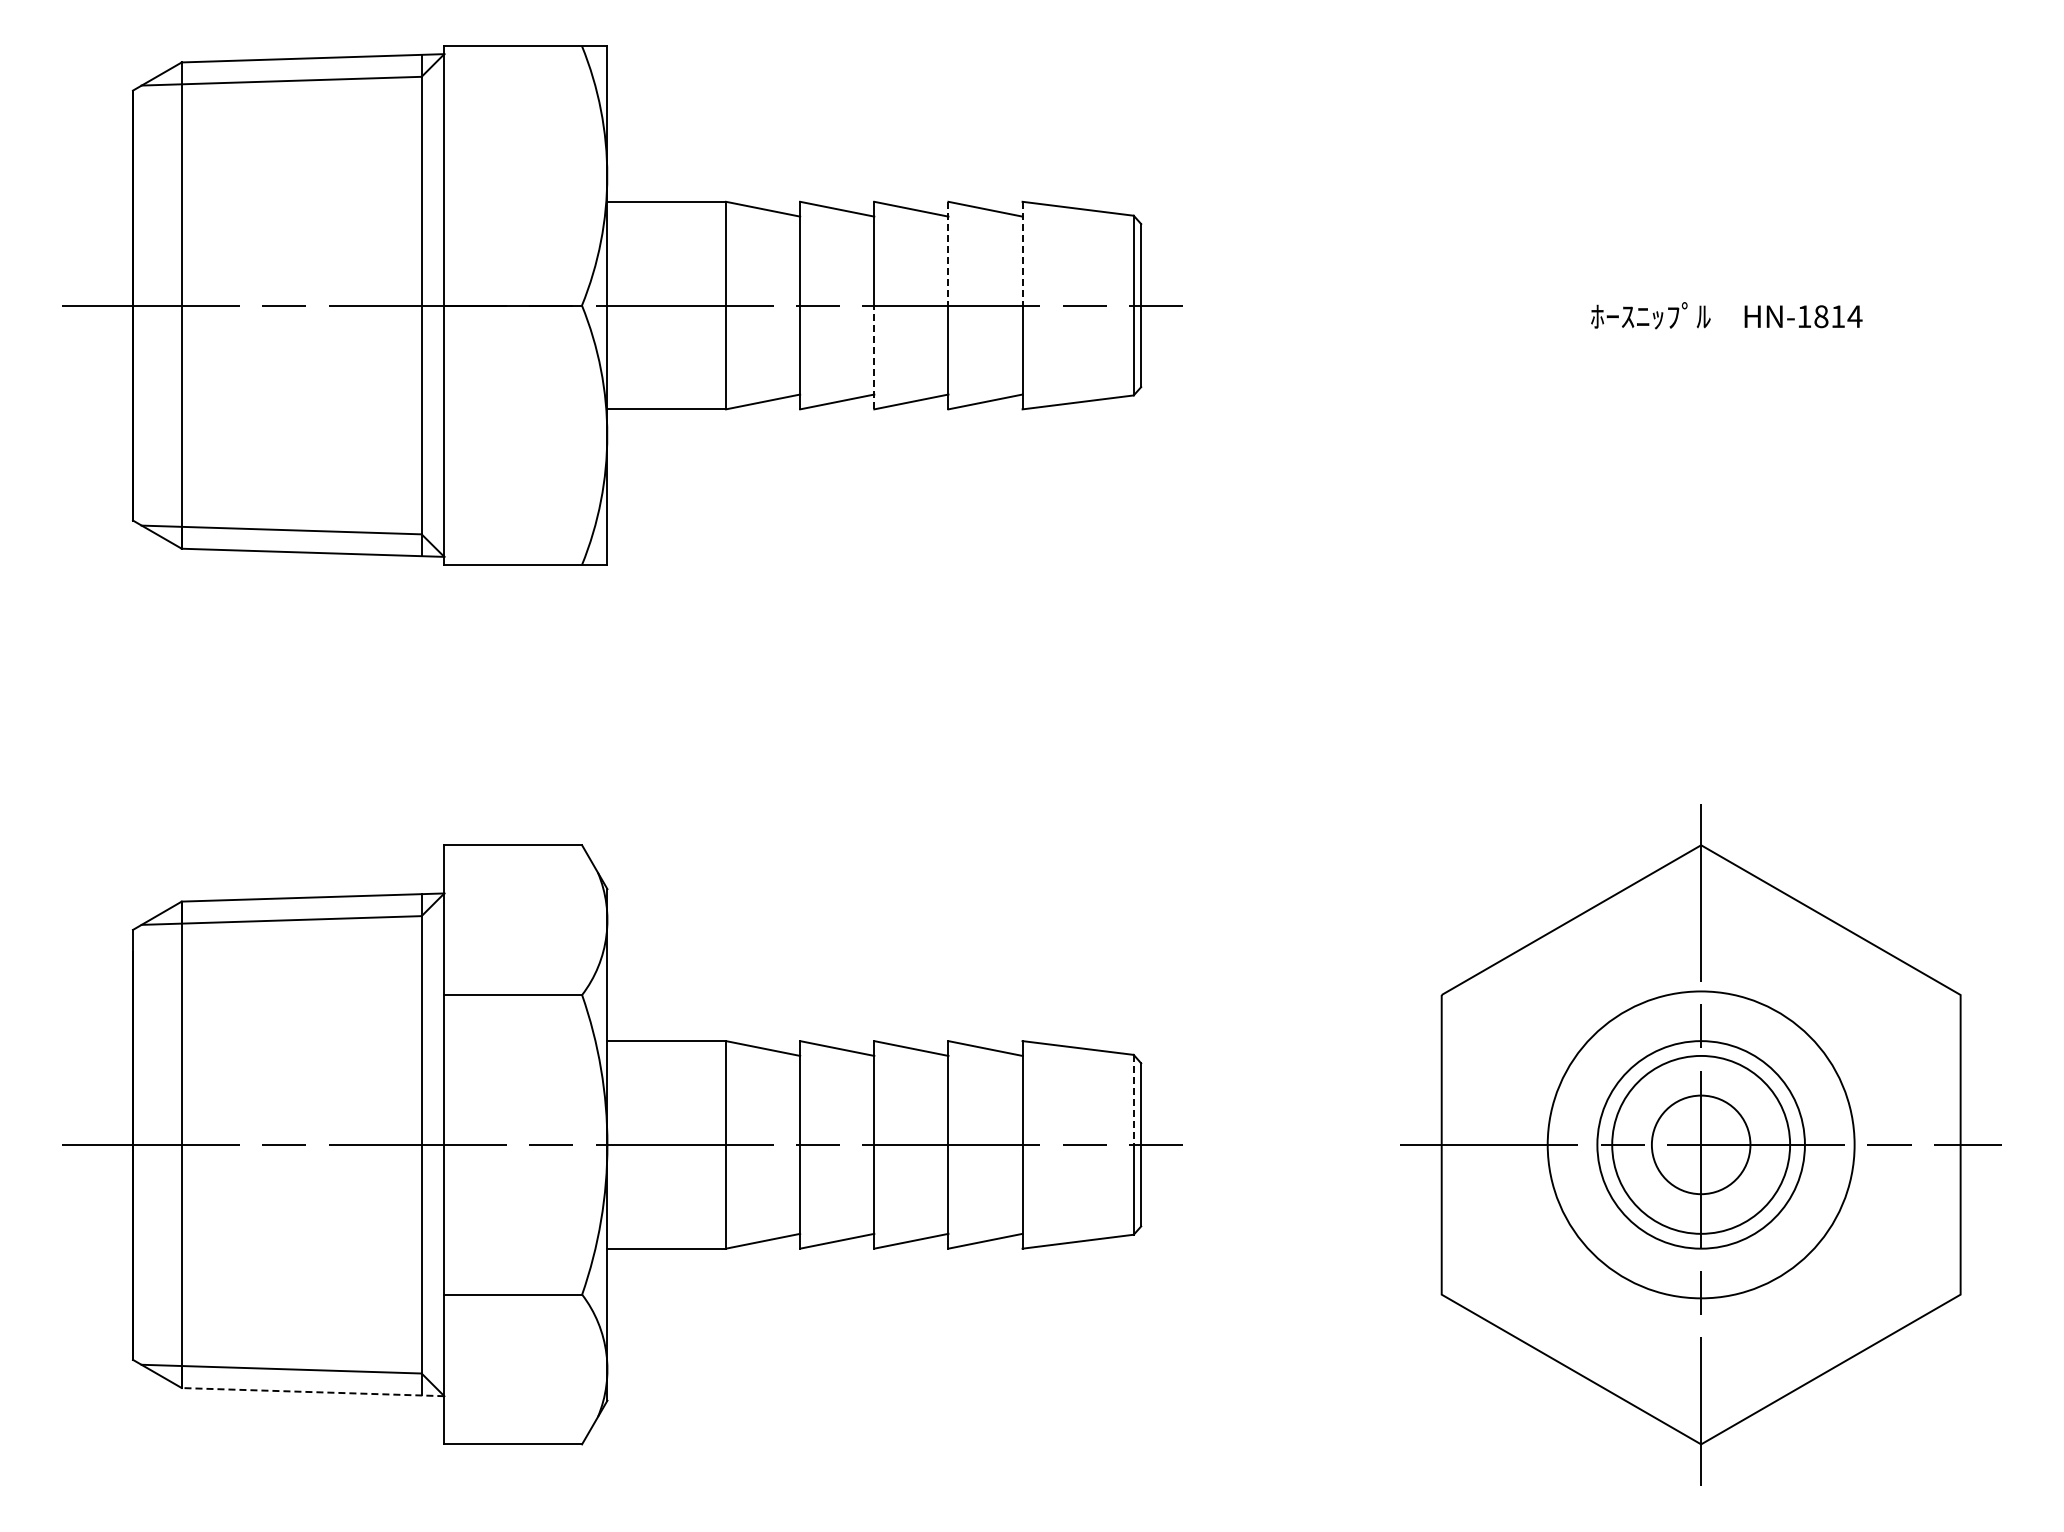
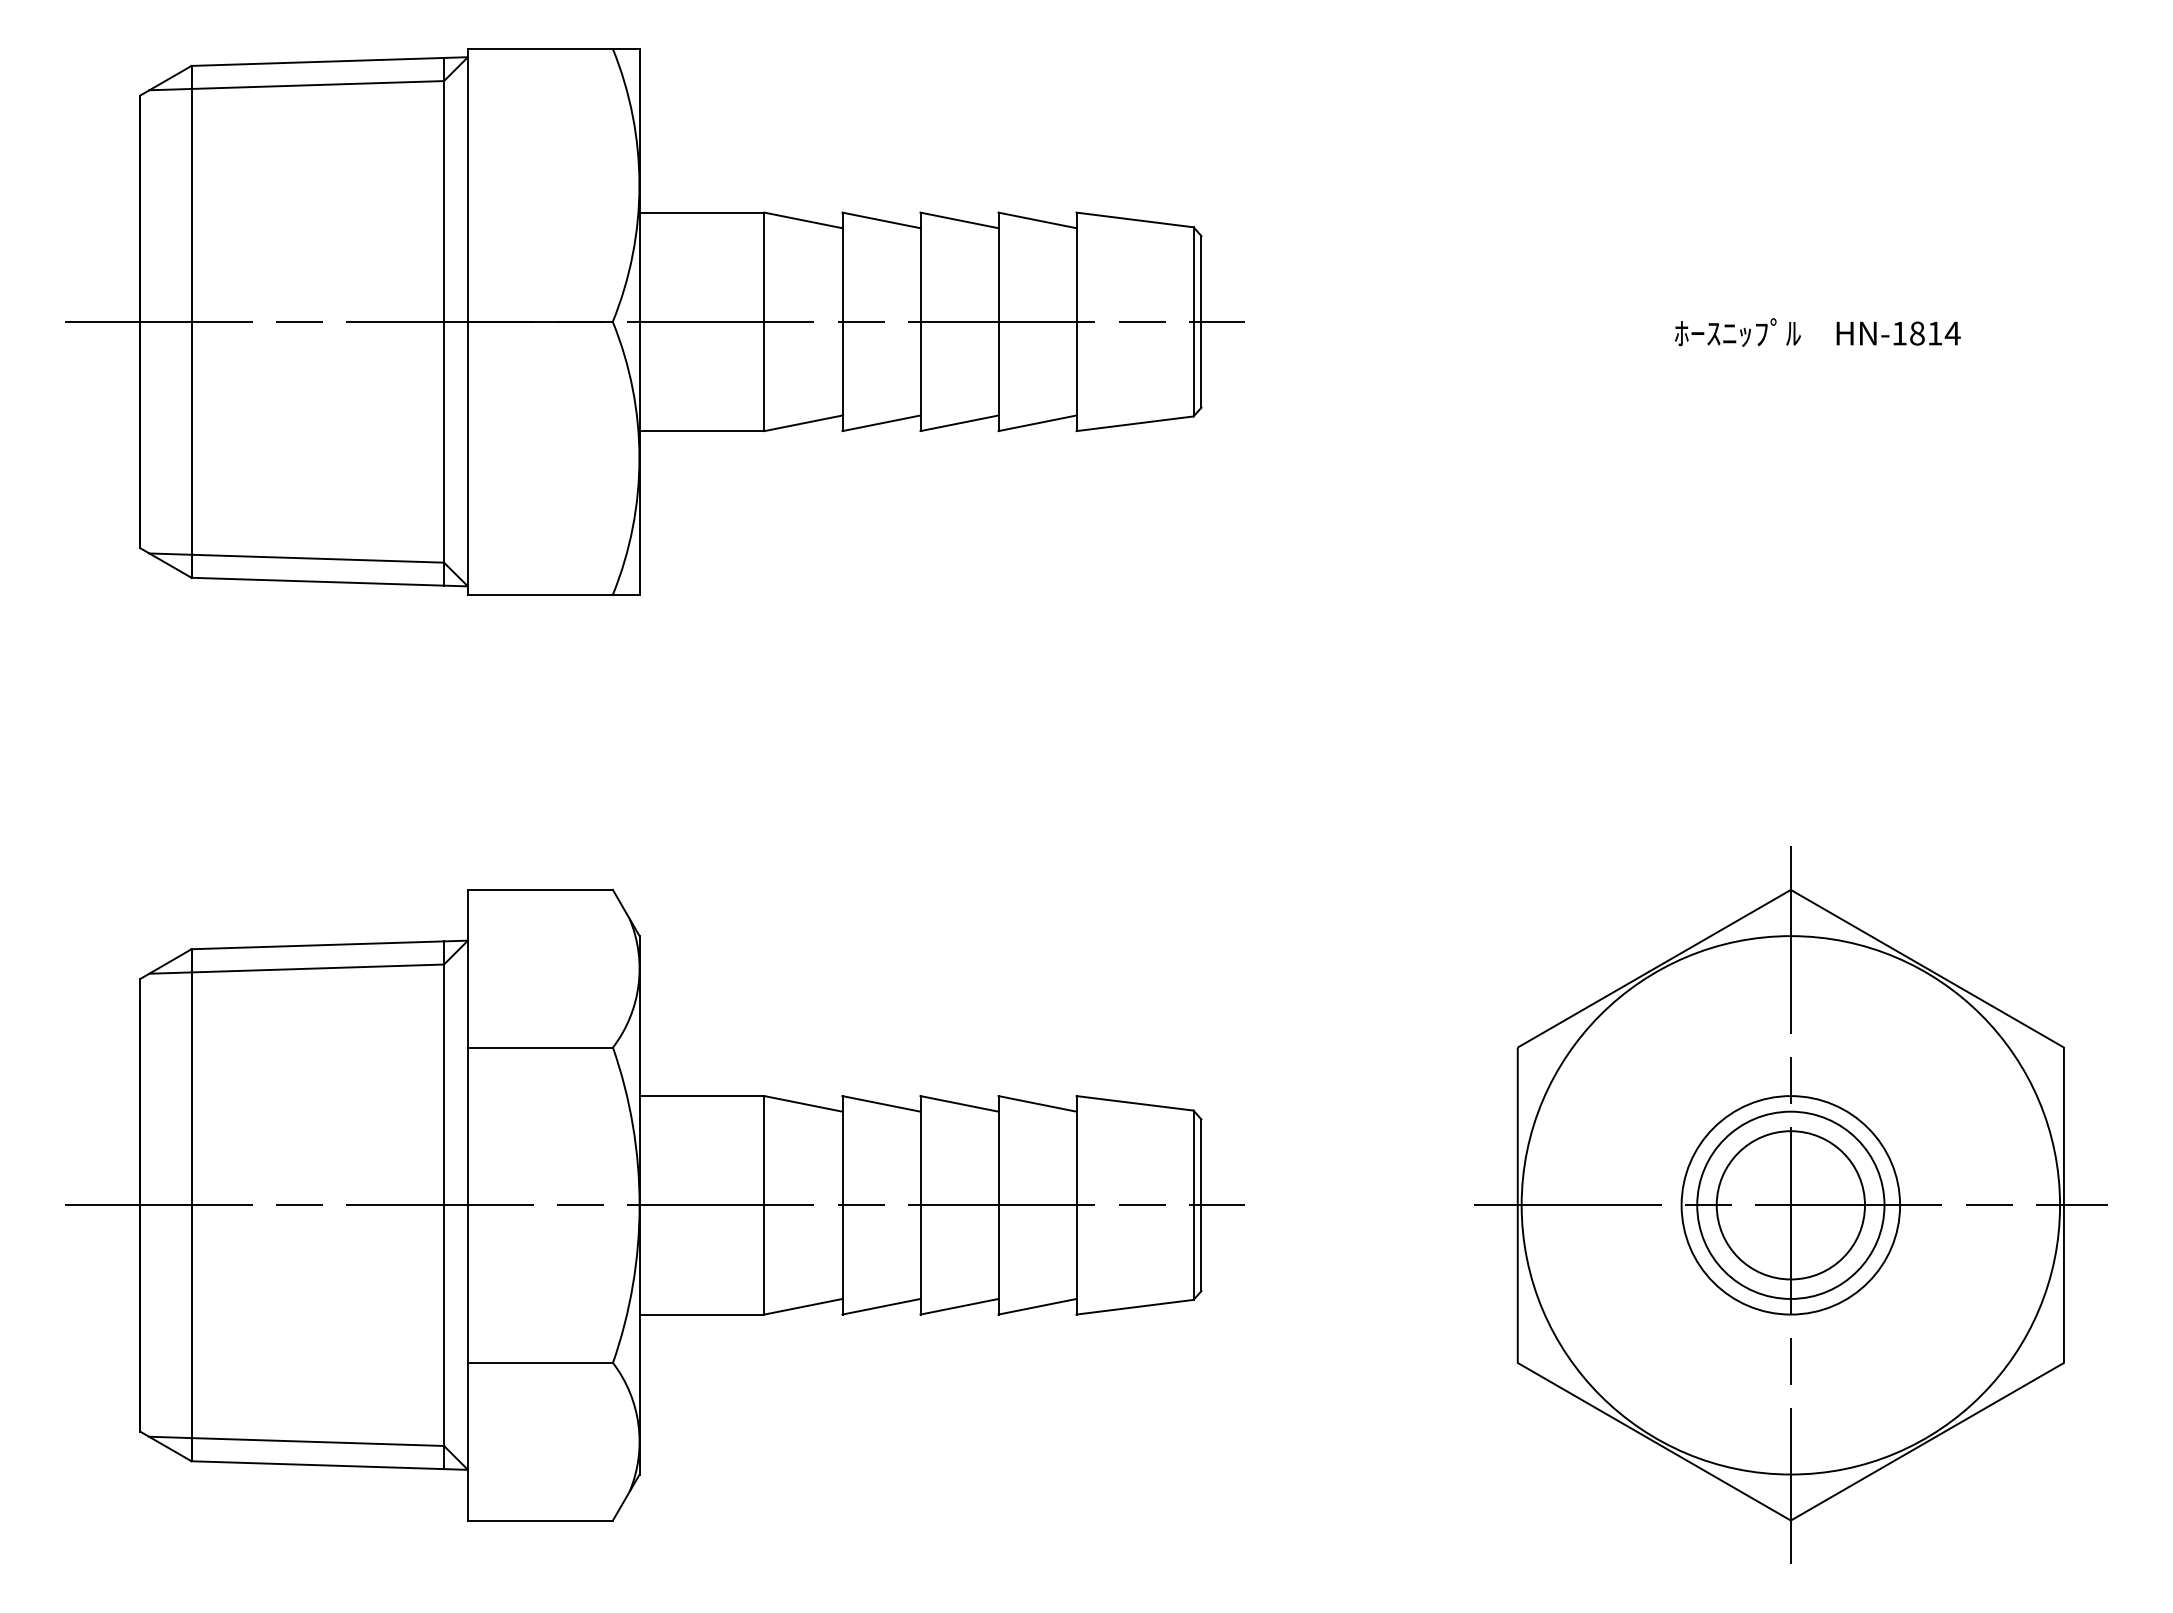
line: (948, 253) -> (998, 267), dashed -> solid
line: (1022, 253) -> (1076, 267), dashed -> solid
line: (874, 357) -> (920, 376), dashed -> solid
line: (1133, 1099) -> (1193, 1157), dashed -> solid
circle: (1700, 1144) -> (1790, 1204), size x1.43
circle: (1700, 1144) -> (1790, 1204), size x1.67
line: (312, 1392) -> (329, 1465), dashed -> solid

